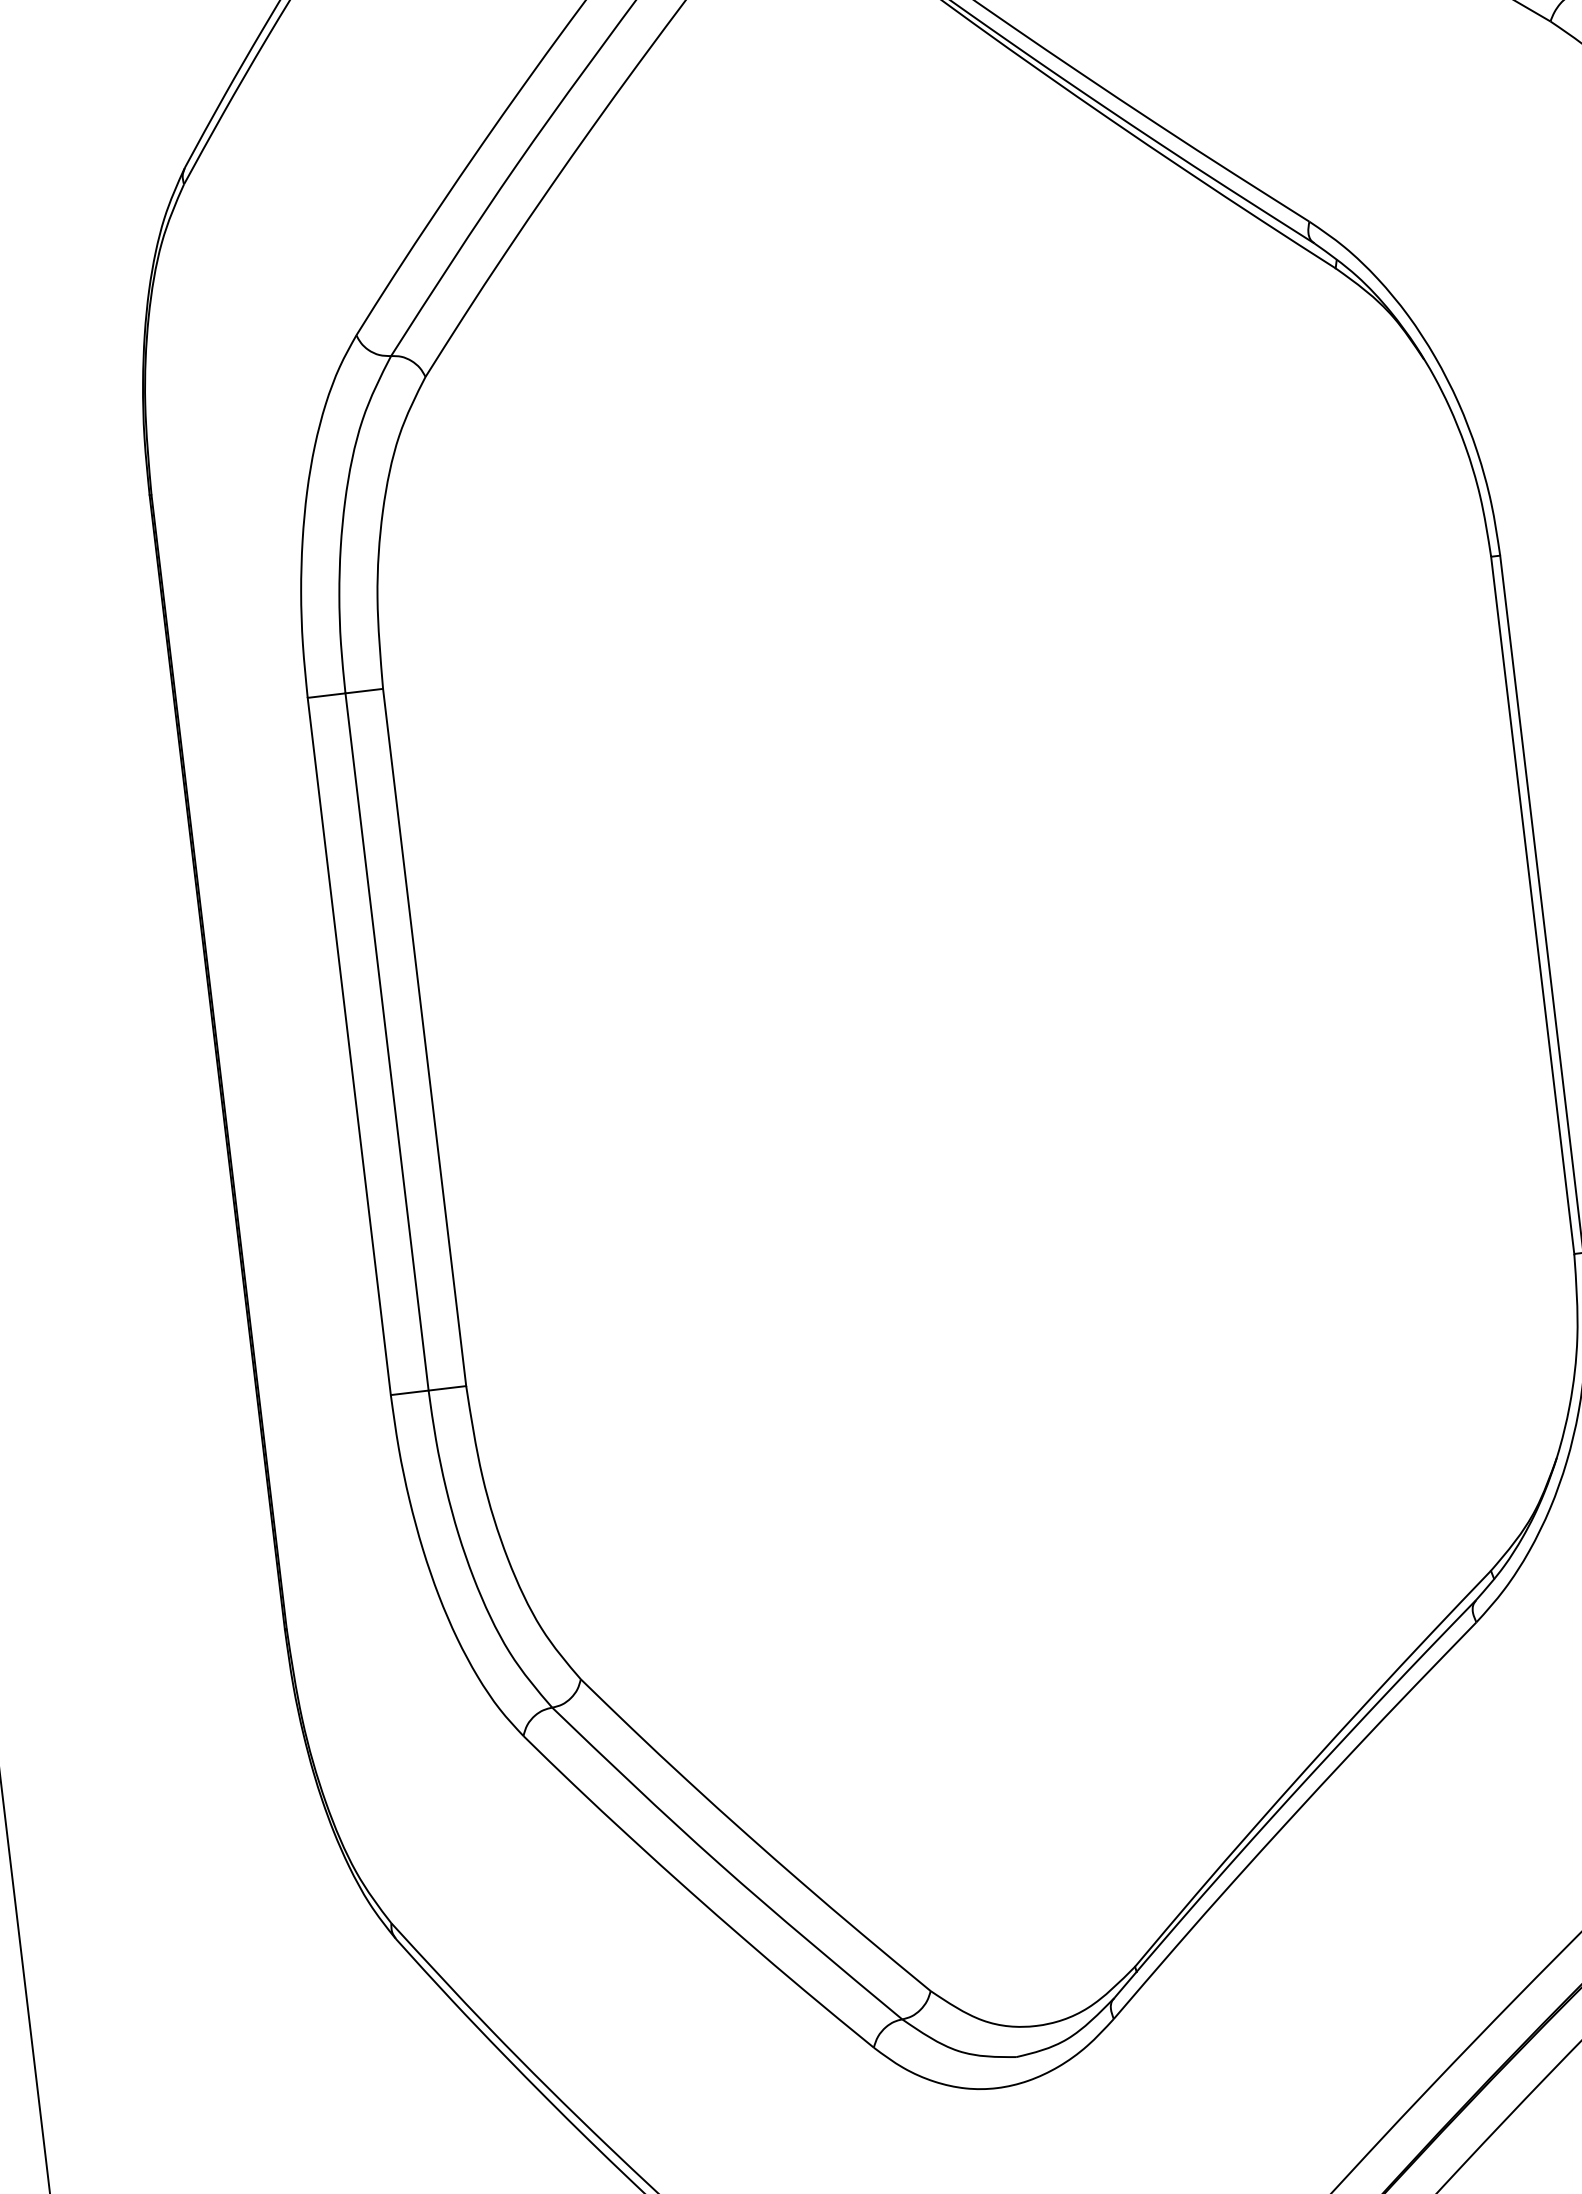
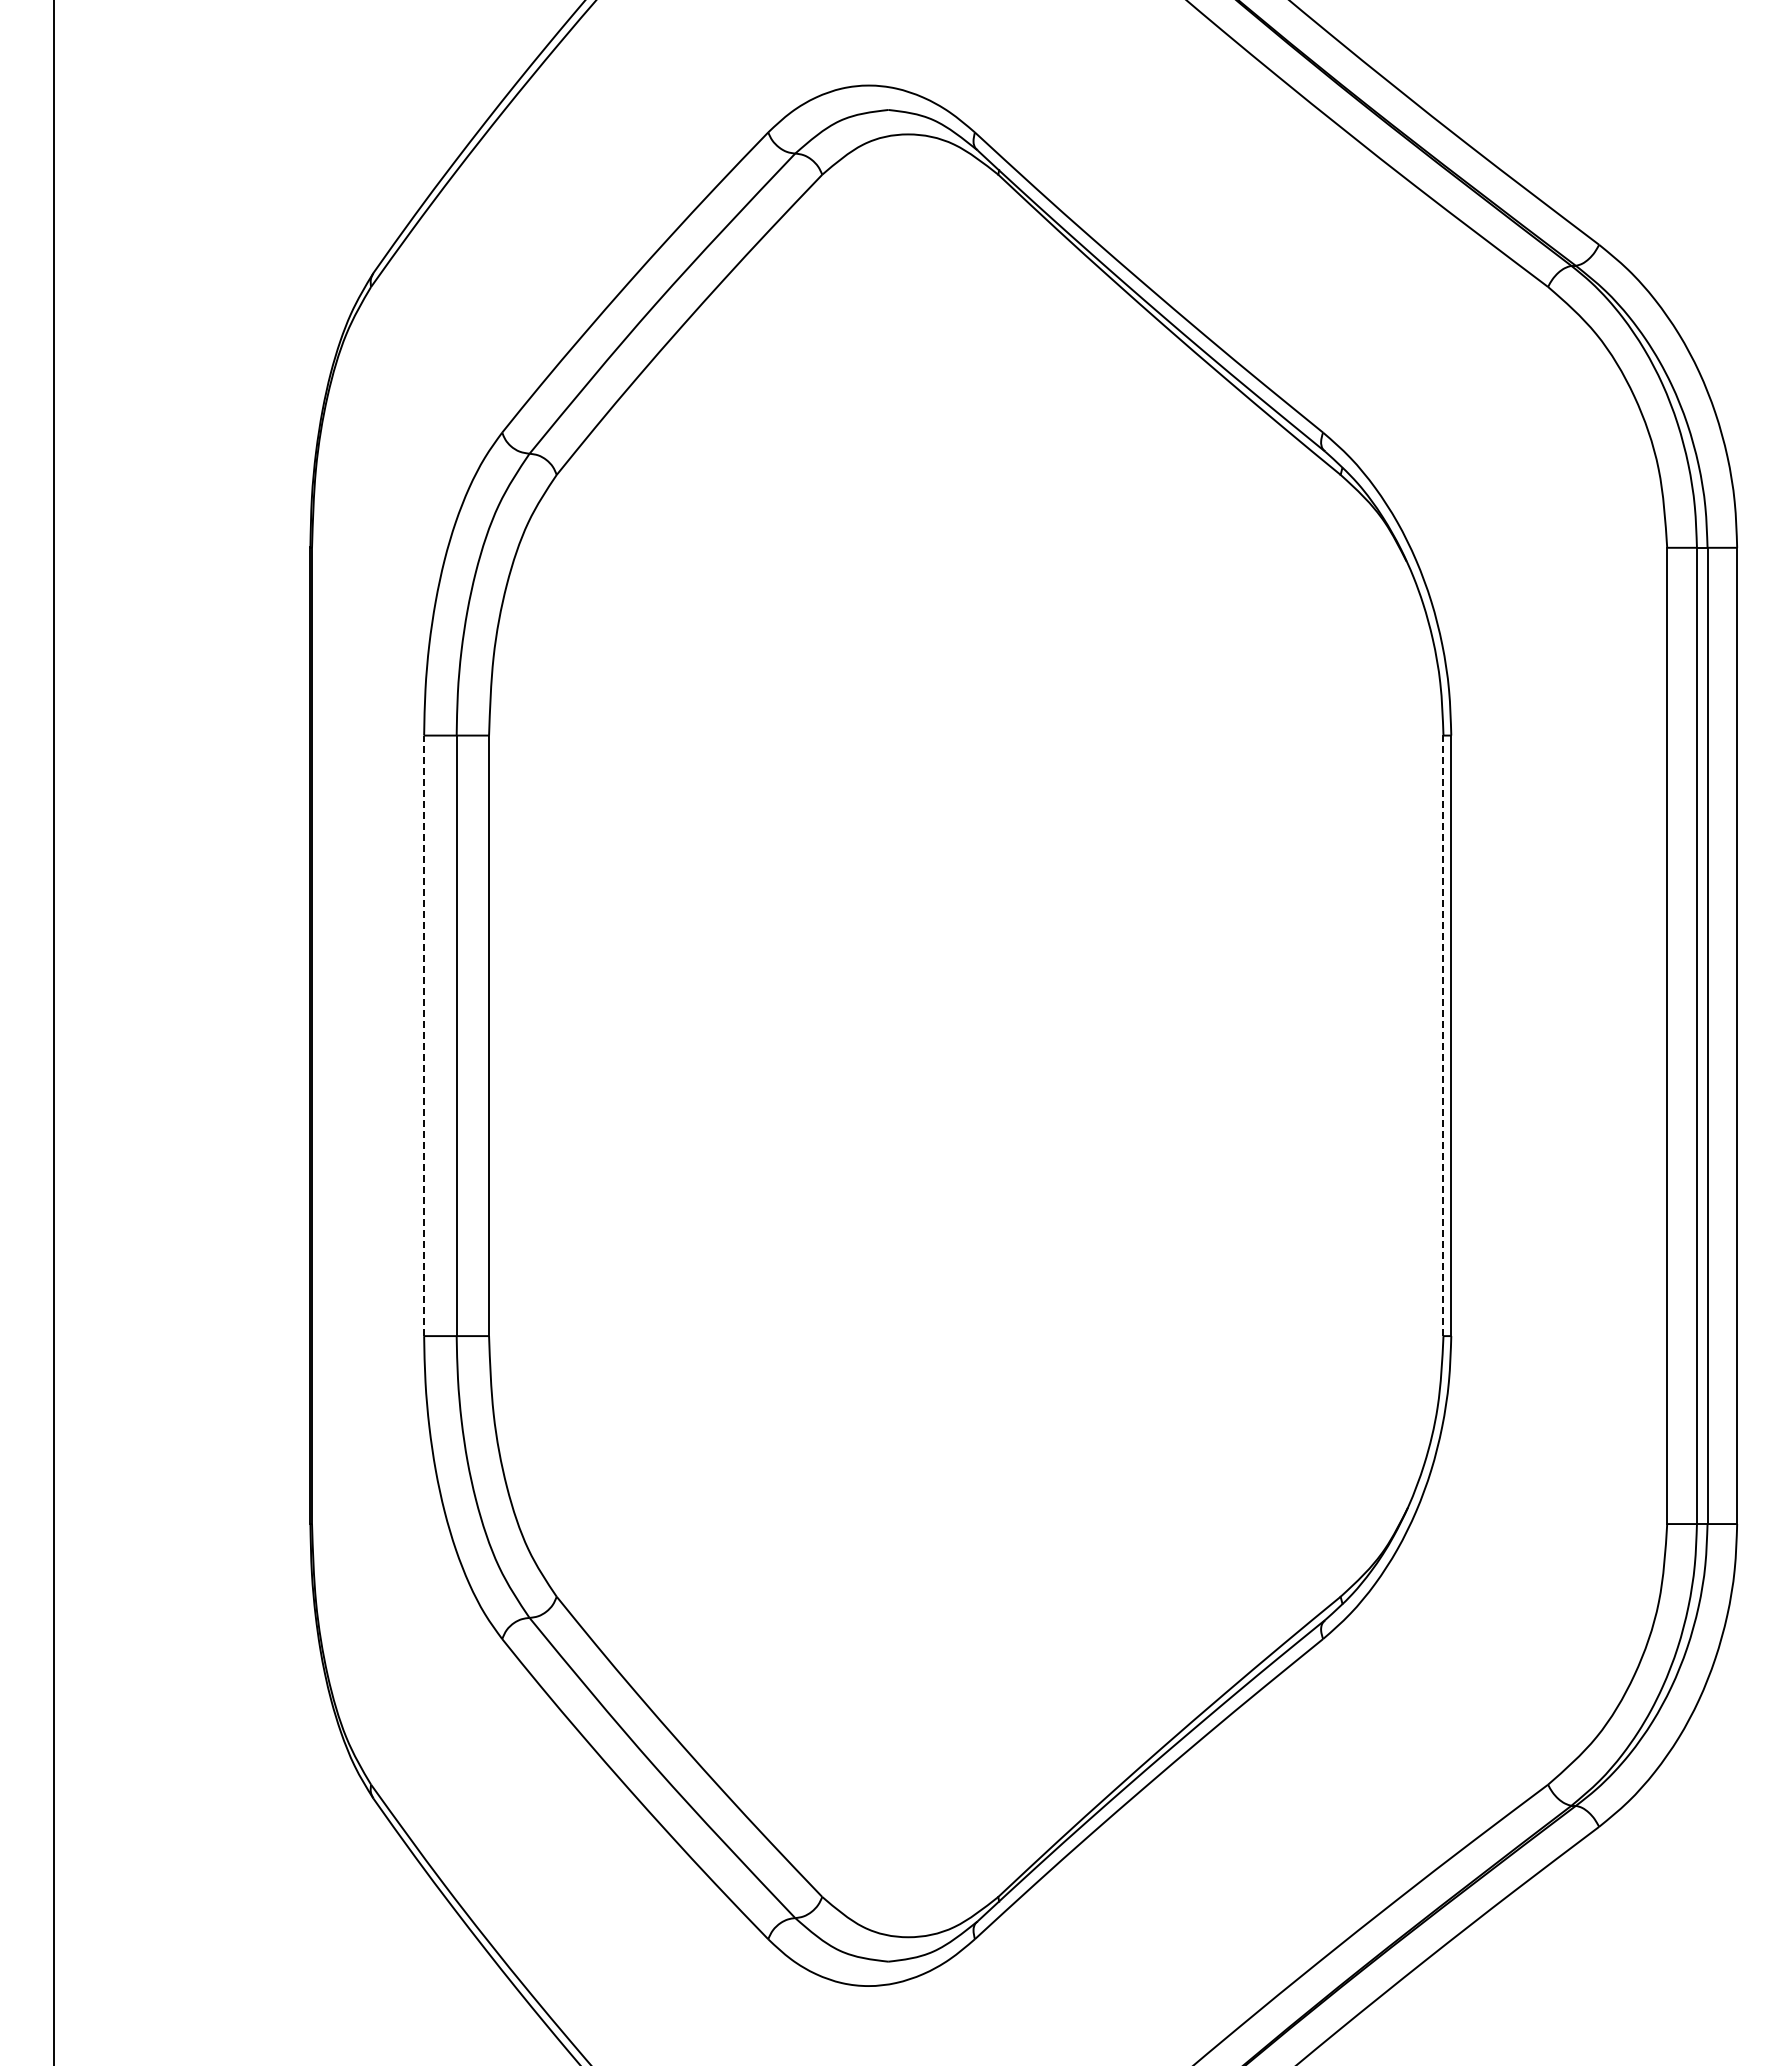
line: (1532, 904) -> (1443, 1035), solid -> dashed
line: (349, 1046) -> (424, 1035), solid -> dashed

